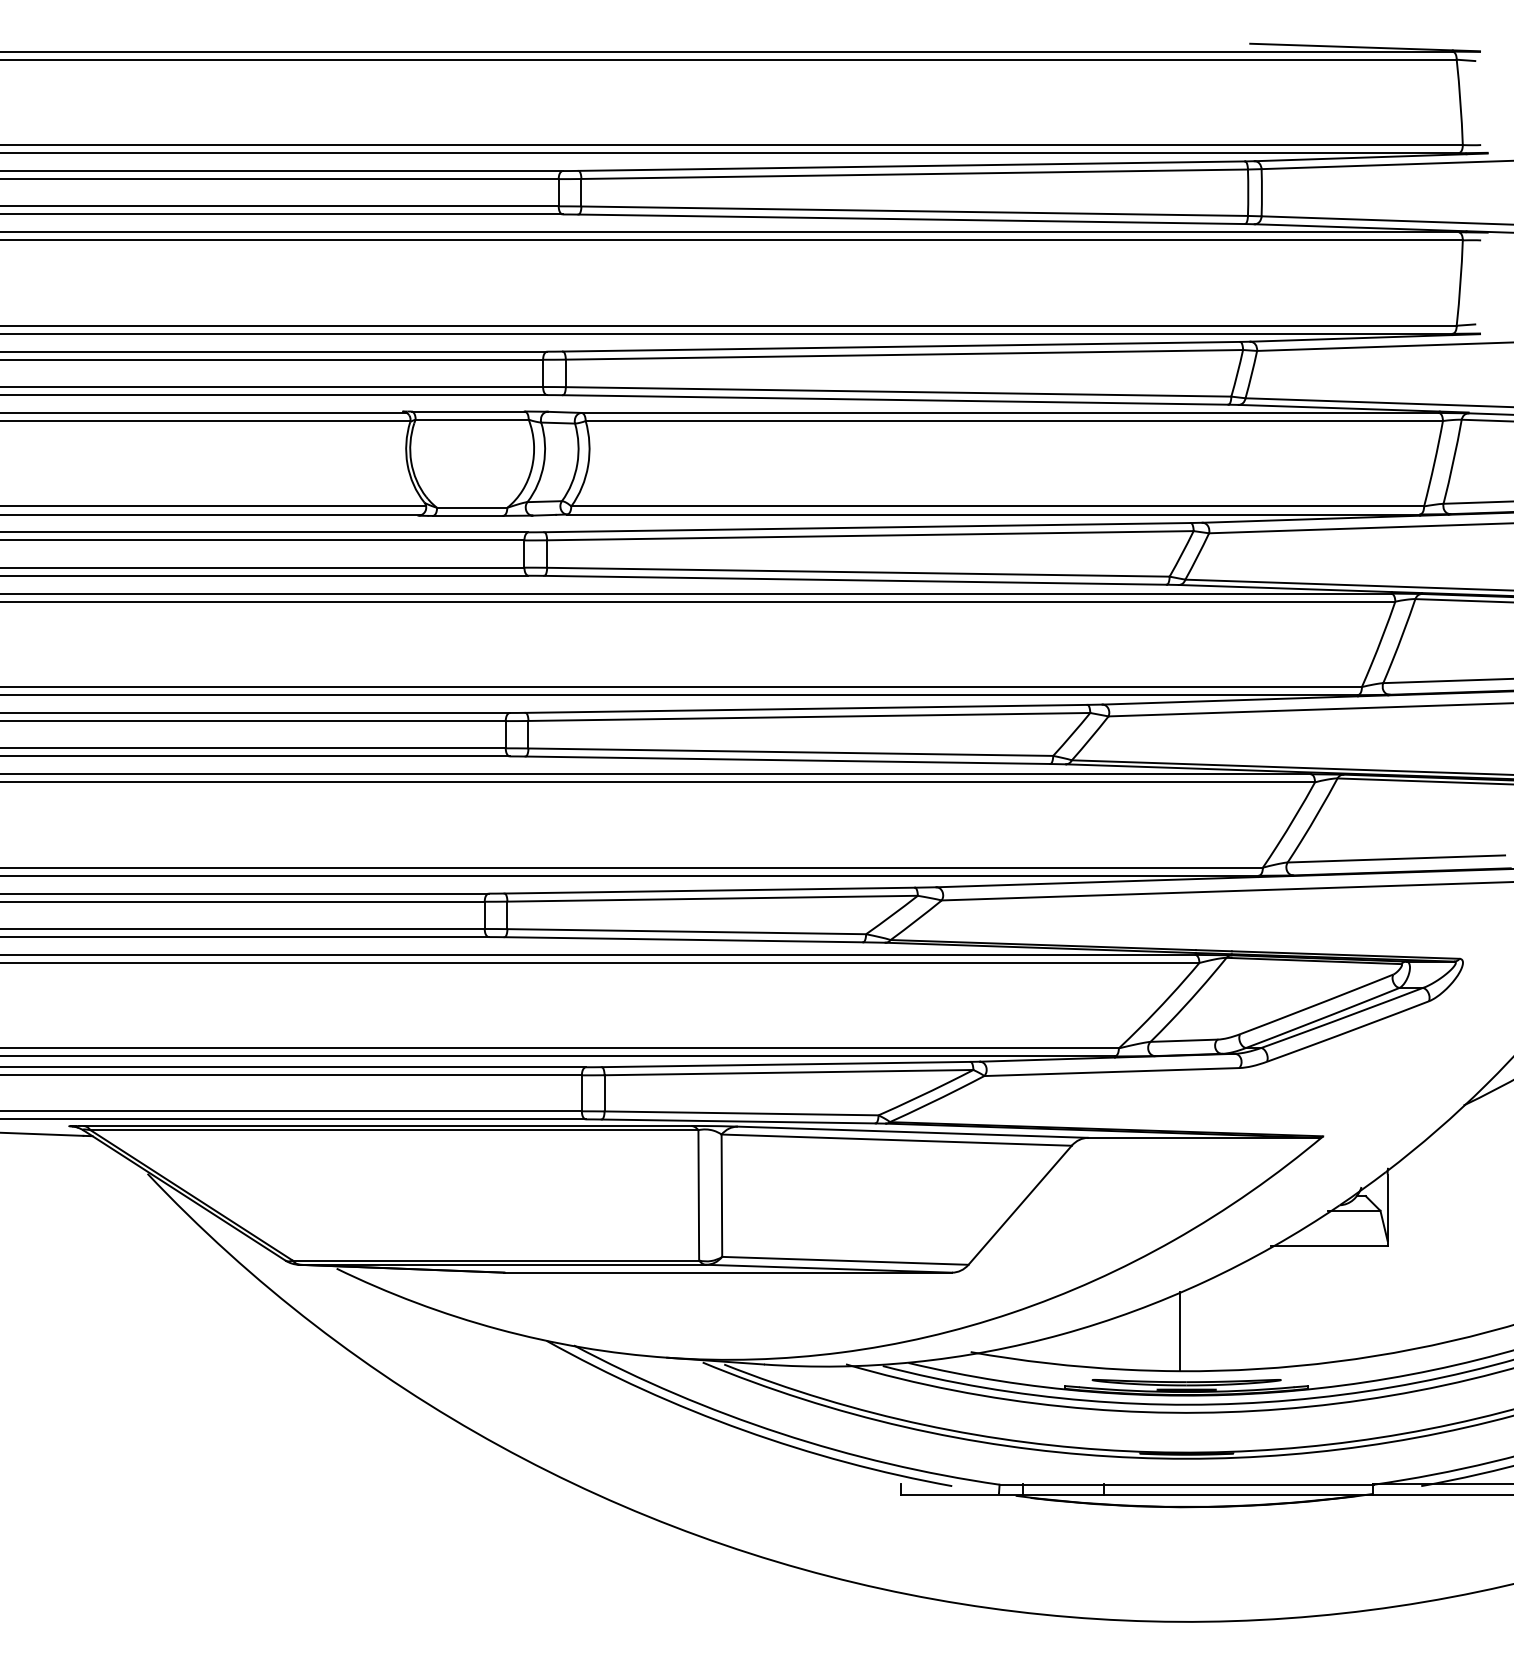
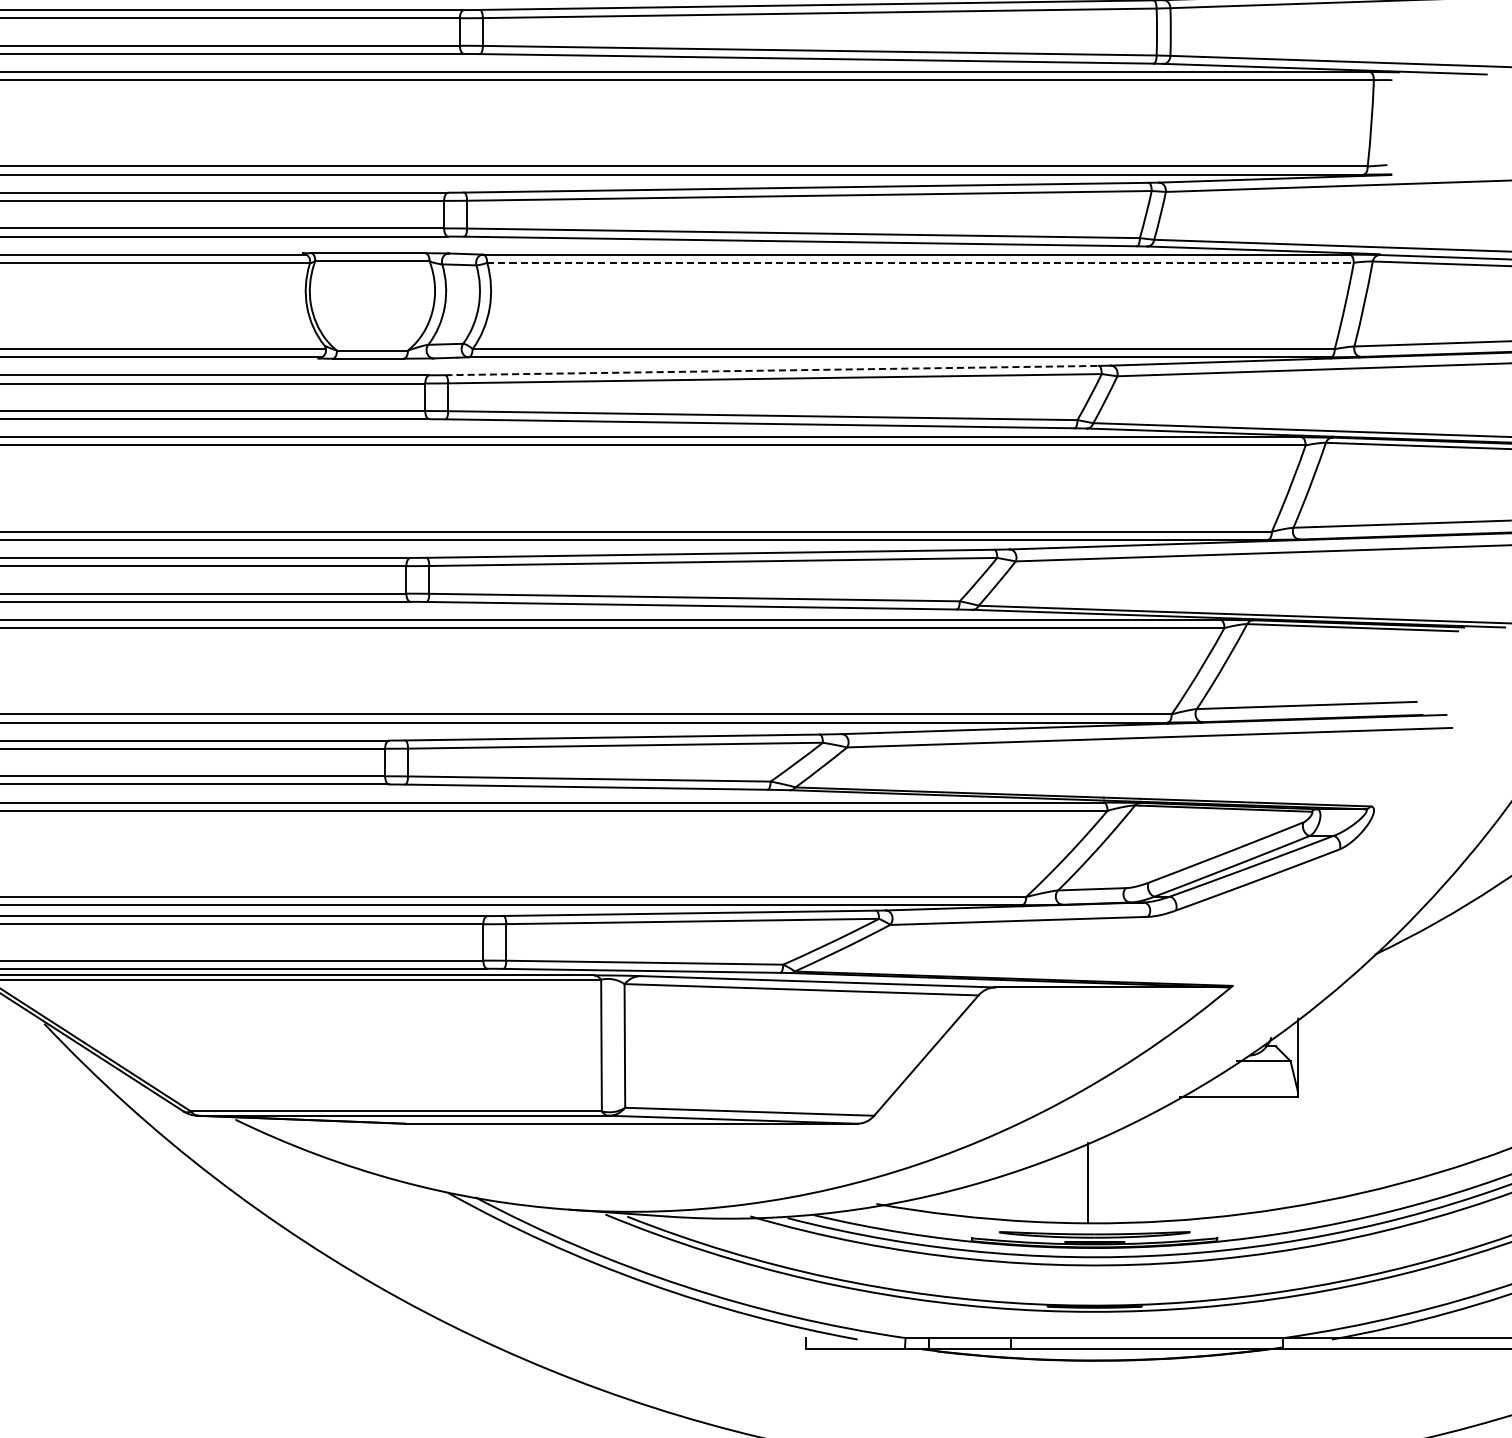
line: (1014, 421) -> (920, 263), solid -> dashed
line: (868, 527) -> (773, 370), solid -> dashed

